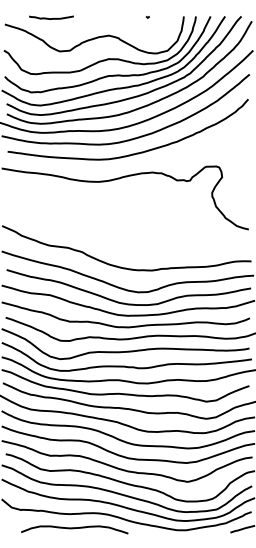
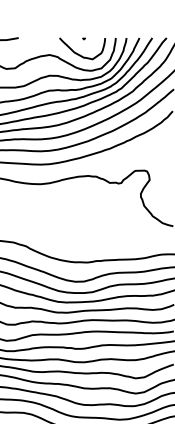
curve: (142, 34) -> (79, 53), added

